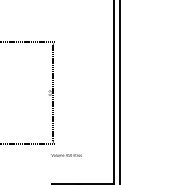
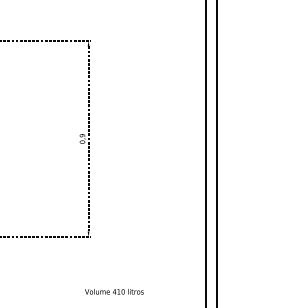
text: (66, 155) -> (114, 292), moved

